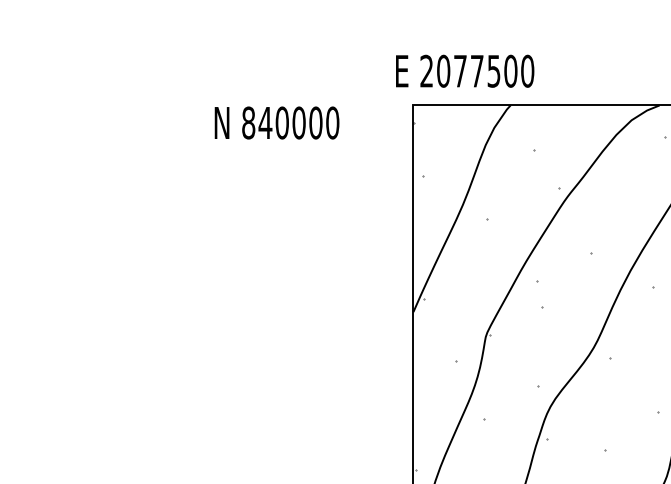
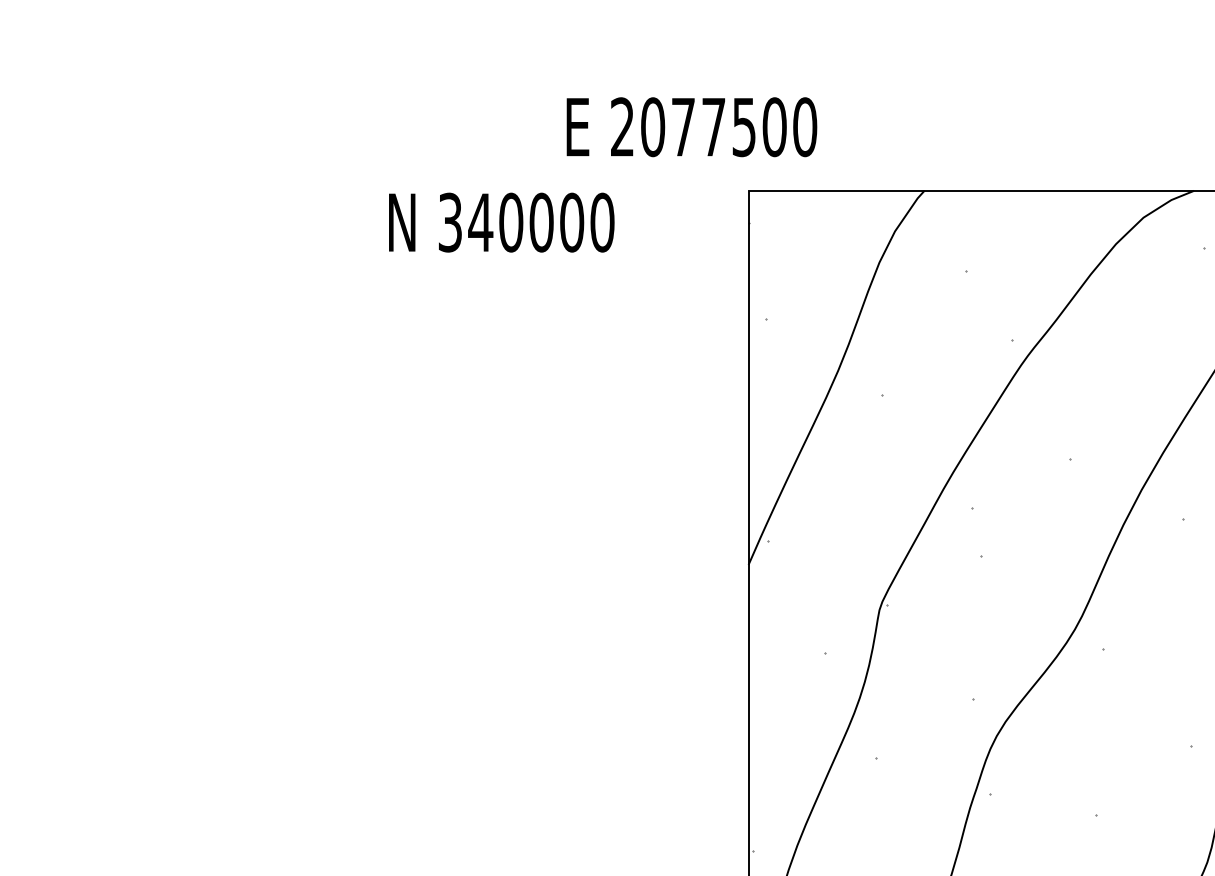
text: (465, 70) -> (692, 125), moved
text: (248, 122) -> (450, 221), 840000 -> 340000

